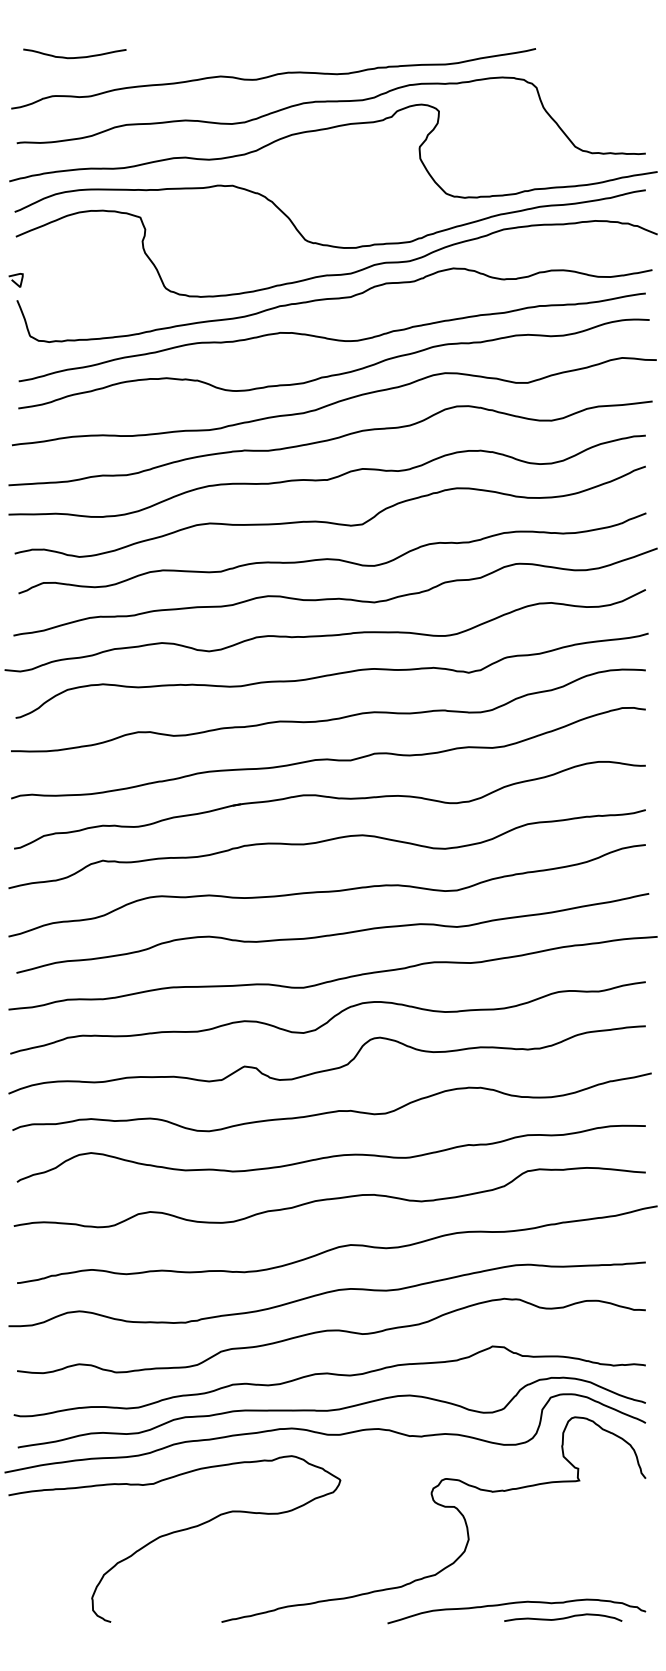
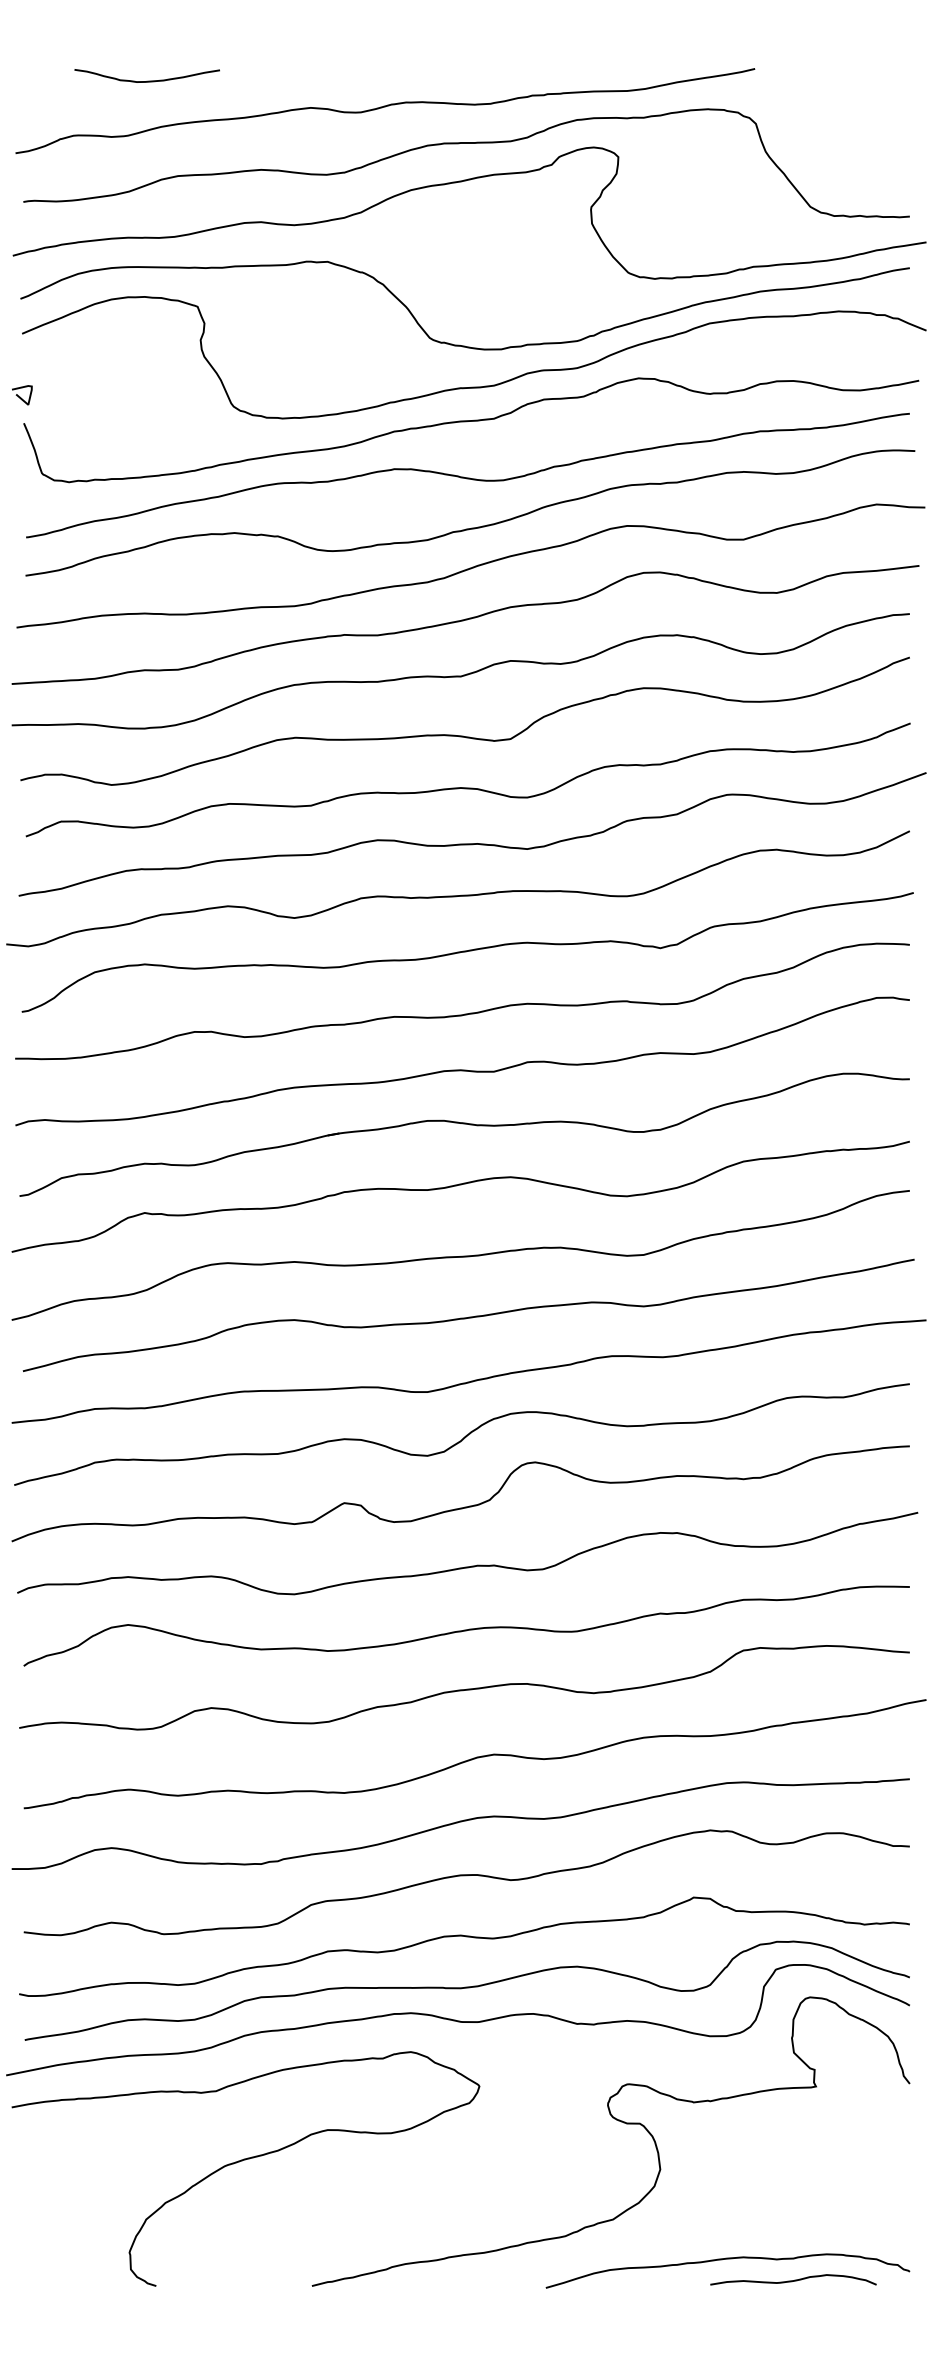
curve: (75, 57) -> (147, 80), moved

